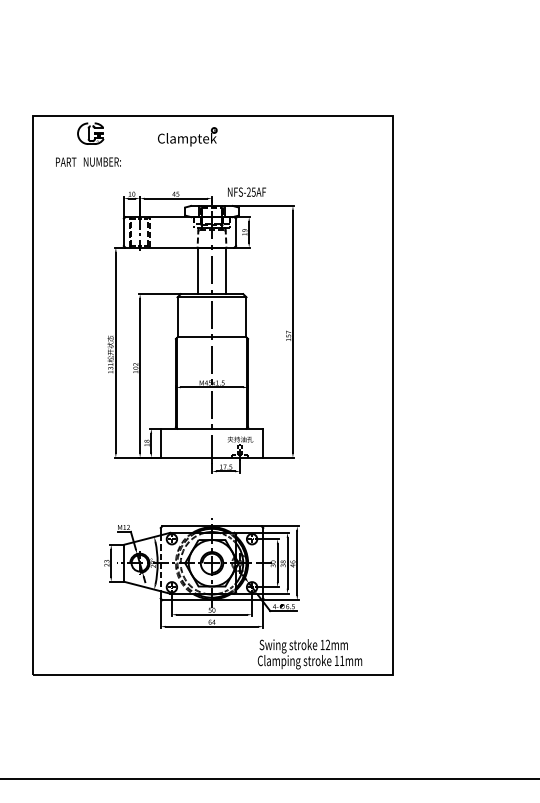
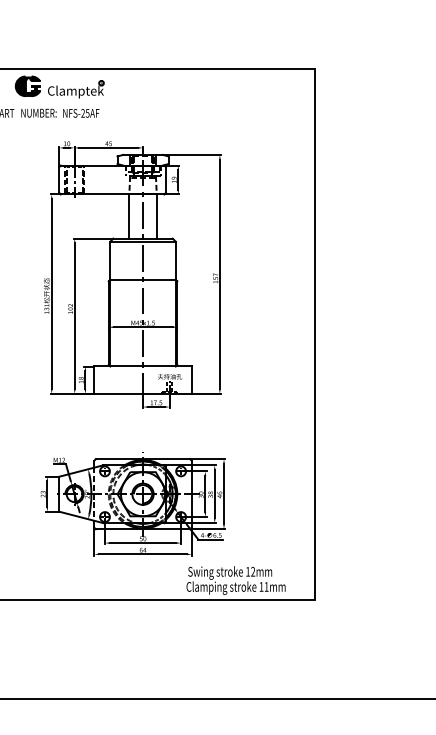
fill: (90, 133) -> (27, 86), added
part: (187, 136) -> (76, 88), moved
text: (246, 191) -> (80, 112), moved

